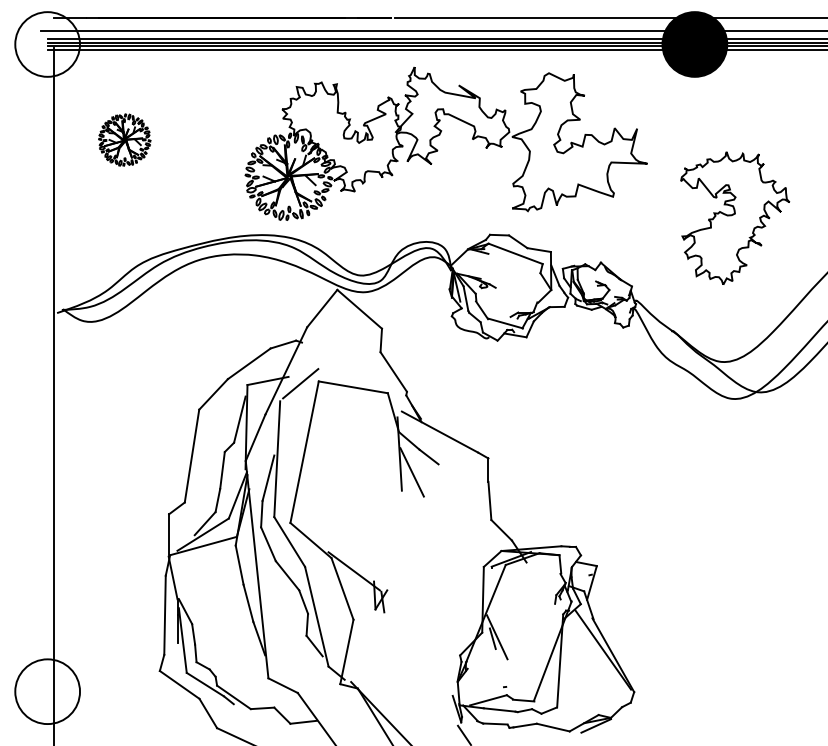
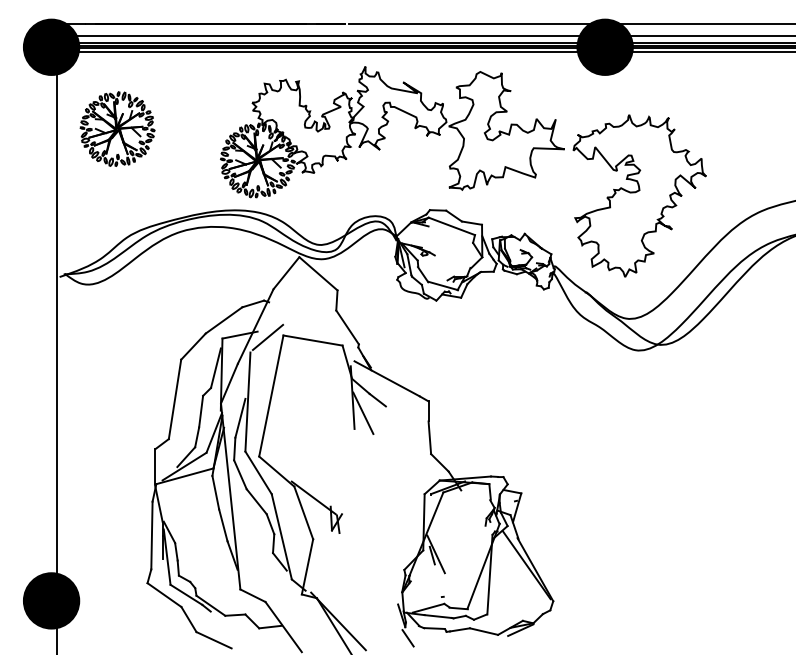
fill: (47, 43) -> (51, 46), added
part: (124, 139) -> (117, 128), size x1.67
part: (735, 217) -> (639, 195), size x1.43
fill: (47, 691) -> (51, 600), added

